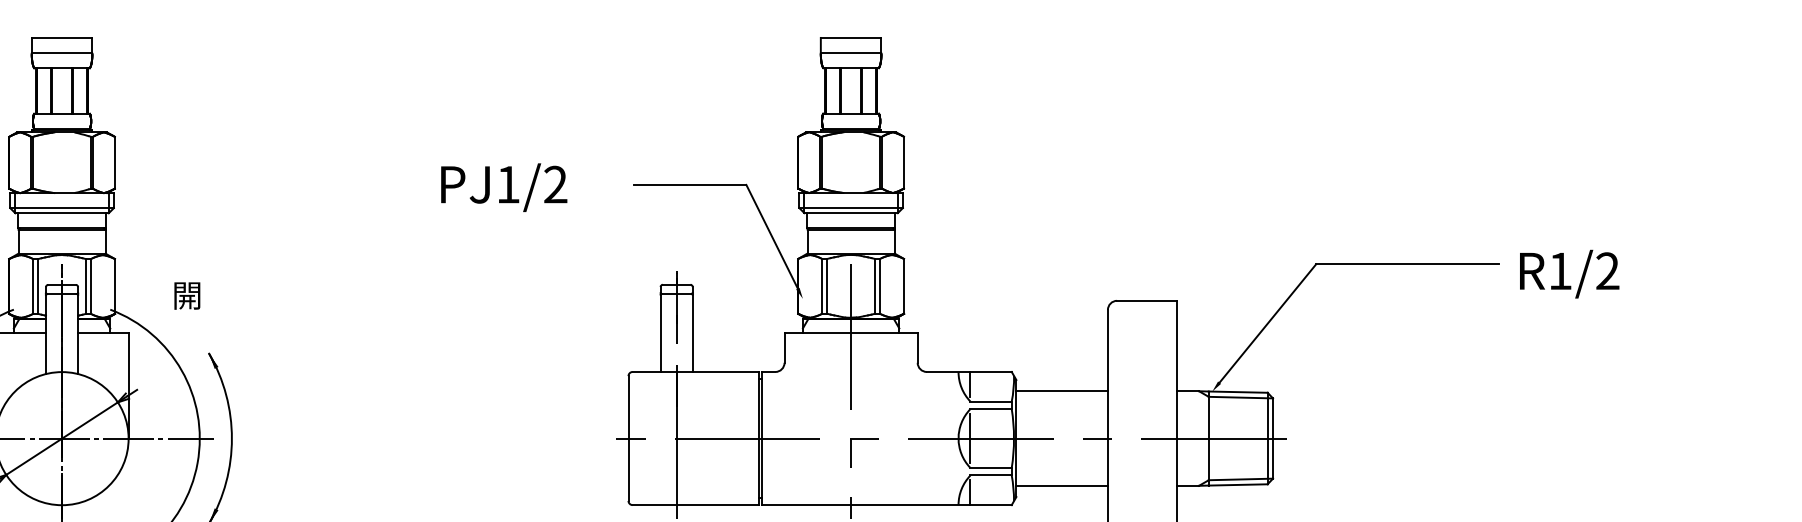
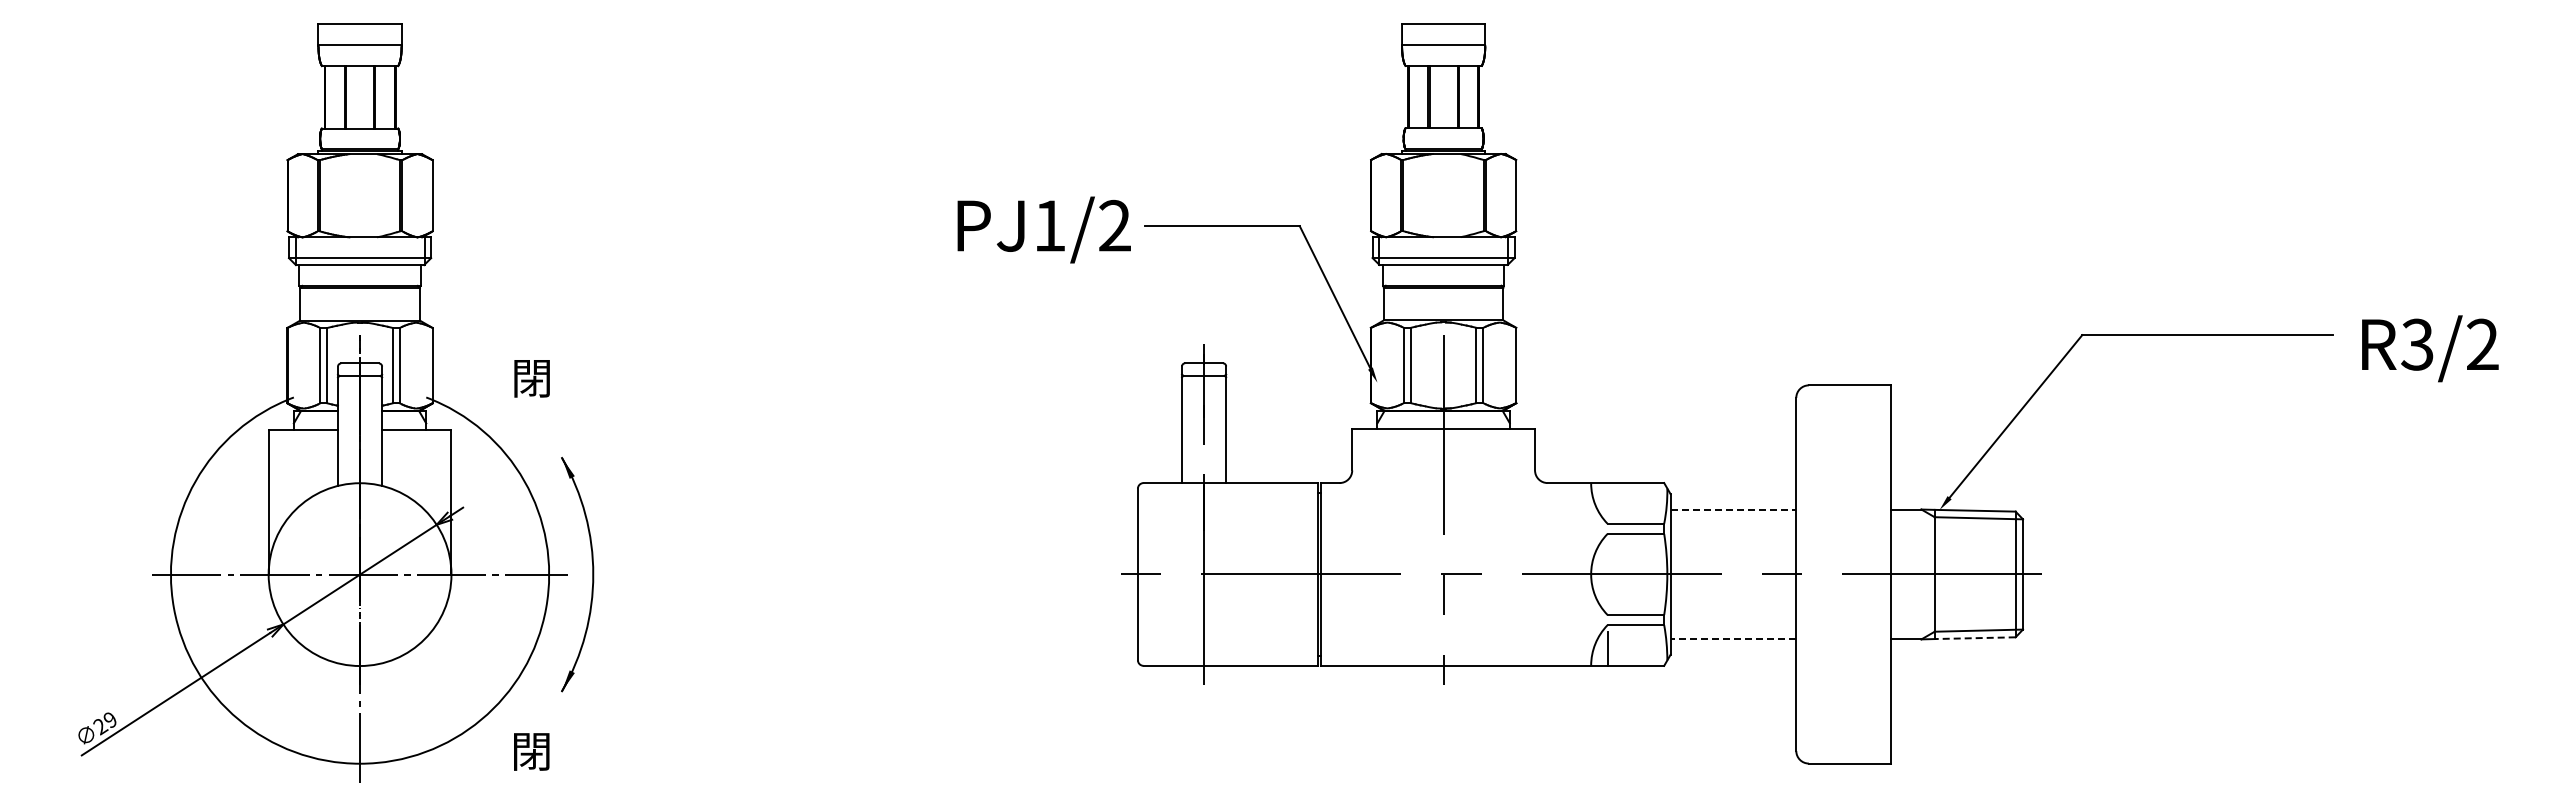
text: (503, 187) -> (1043, 229), moved
text: (1560, 271) -> (2417, 344), R1/2 -> R3/2
text: (186, 298) -> (531, 382), 開 -> 閉
line: (970, 384) -> (1607, 500), removed
line: (1062, 391) -> (1733, 509), solid -> dashed
line: (970, 438) -> (1607, 574), removed
line: (1062, 485) -> (1733, 639), solid -> dashed
line: (1237, 485) -> (1974, 638), solid -> dashed

